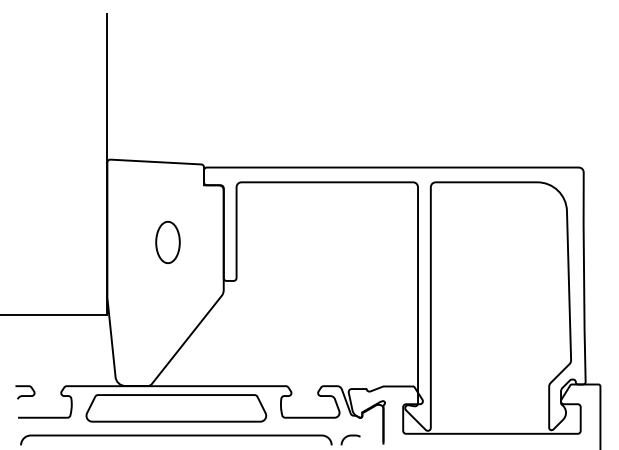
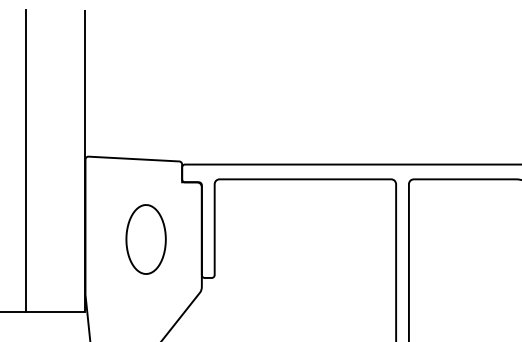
line: (48, 164) -> (26, 161), added
part: (167, 242) -> (145, 239), size x1.67

